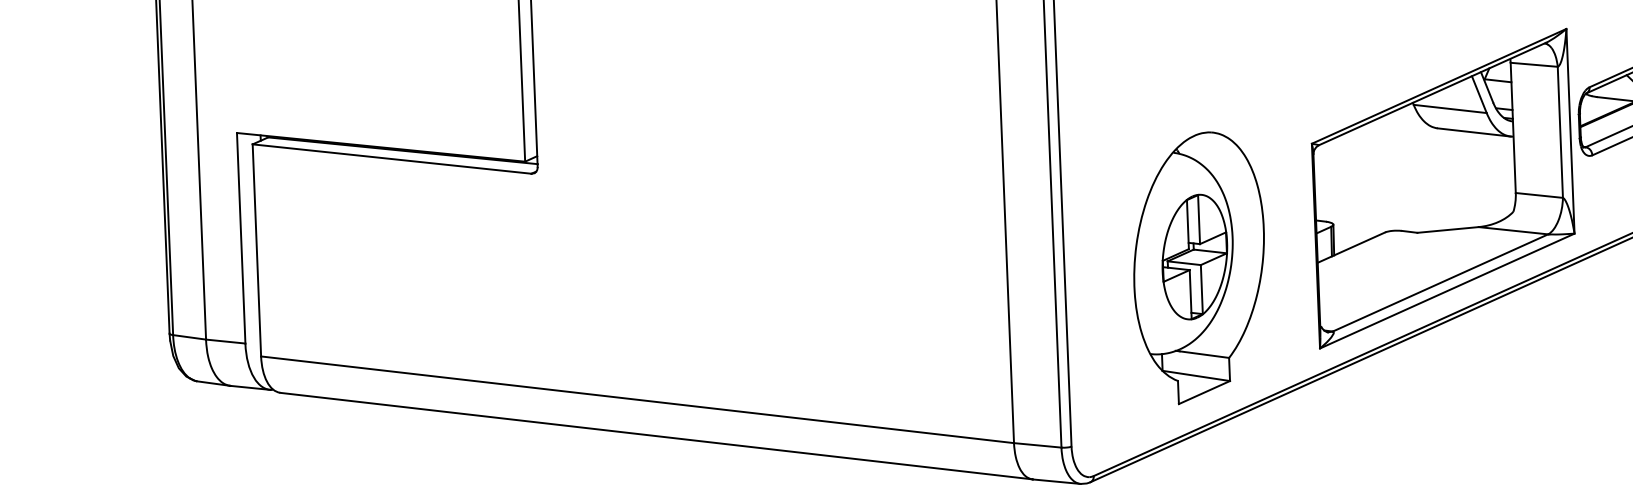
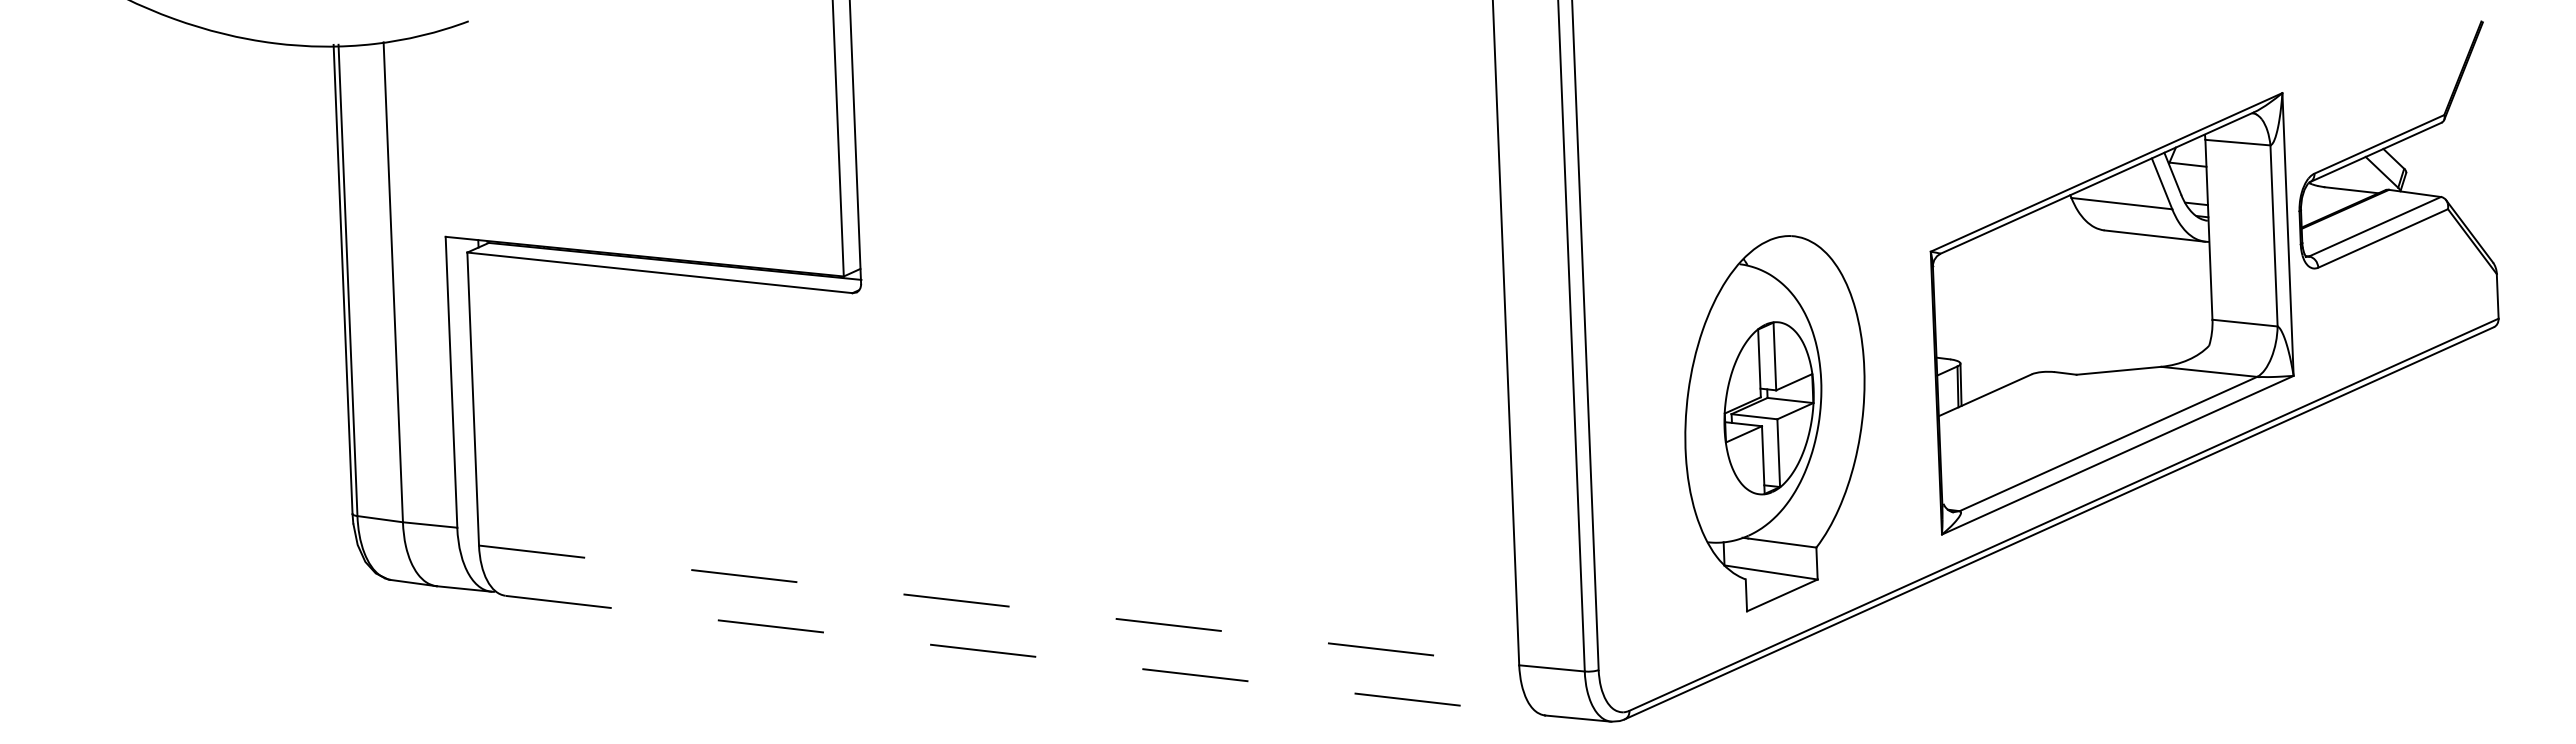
line: (637, 399) -> (999, 605), solid -> dashed
line: (656, 436) -> (1025, 655), solid -> dashed

